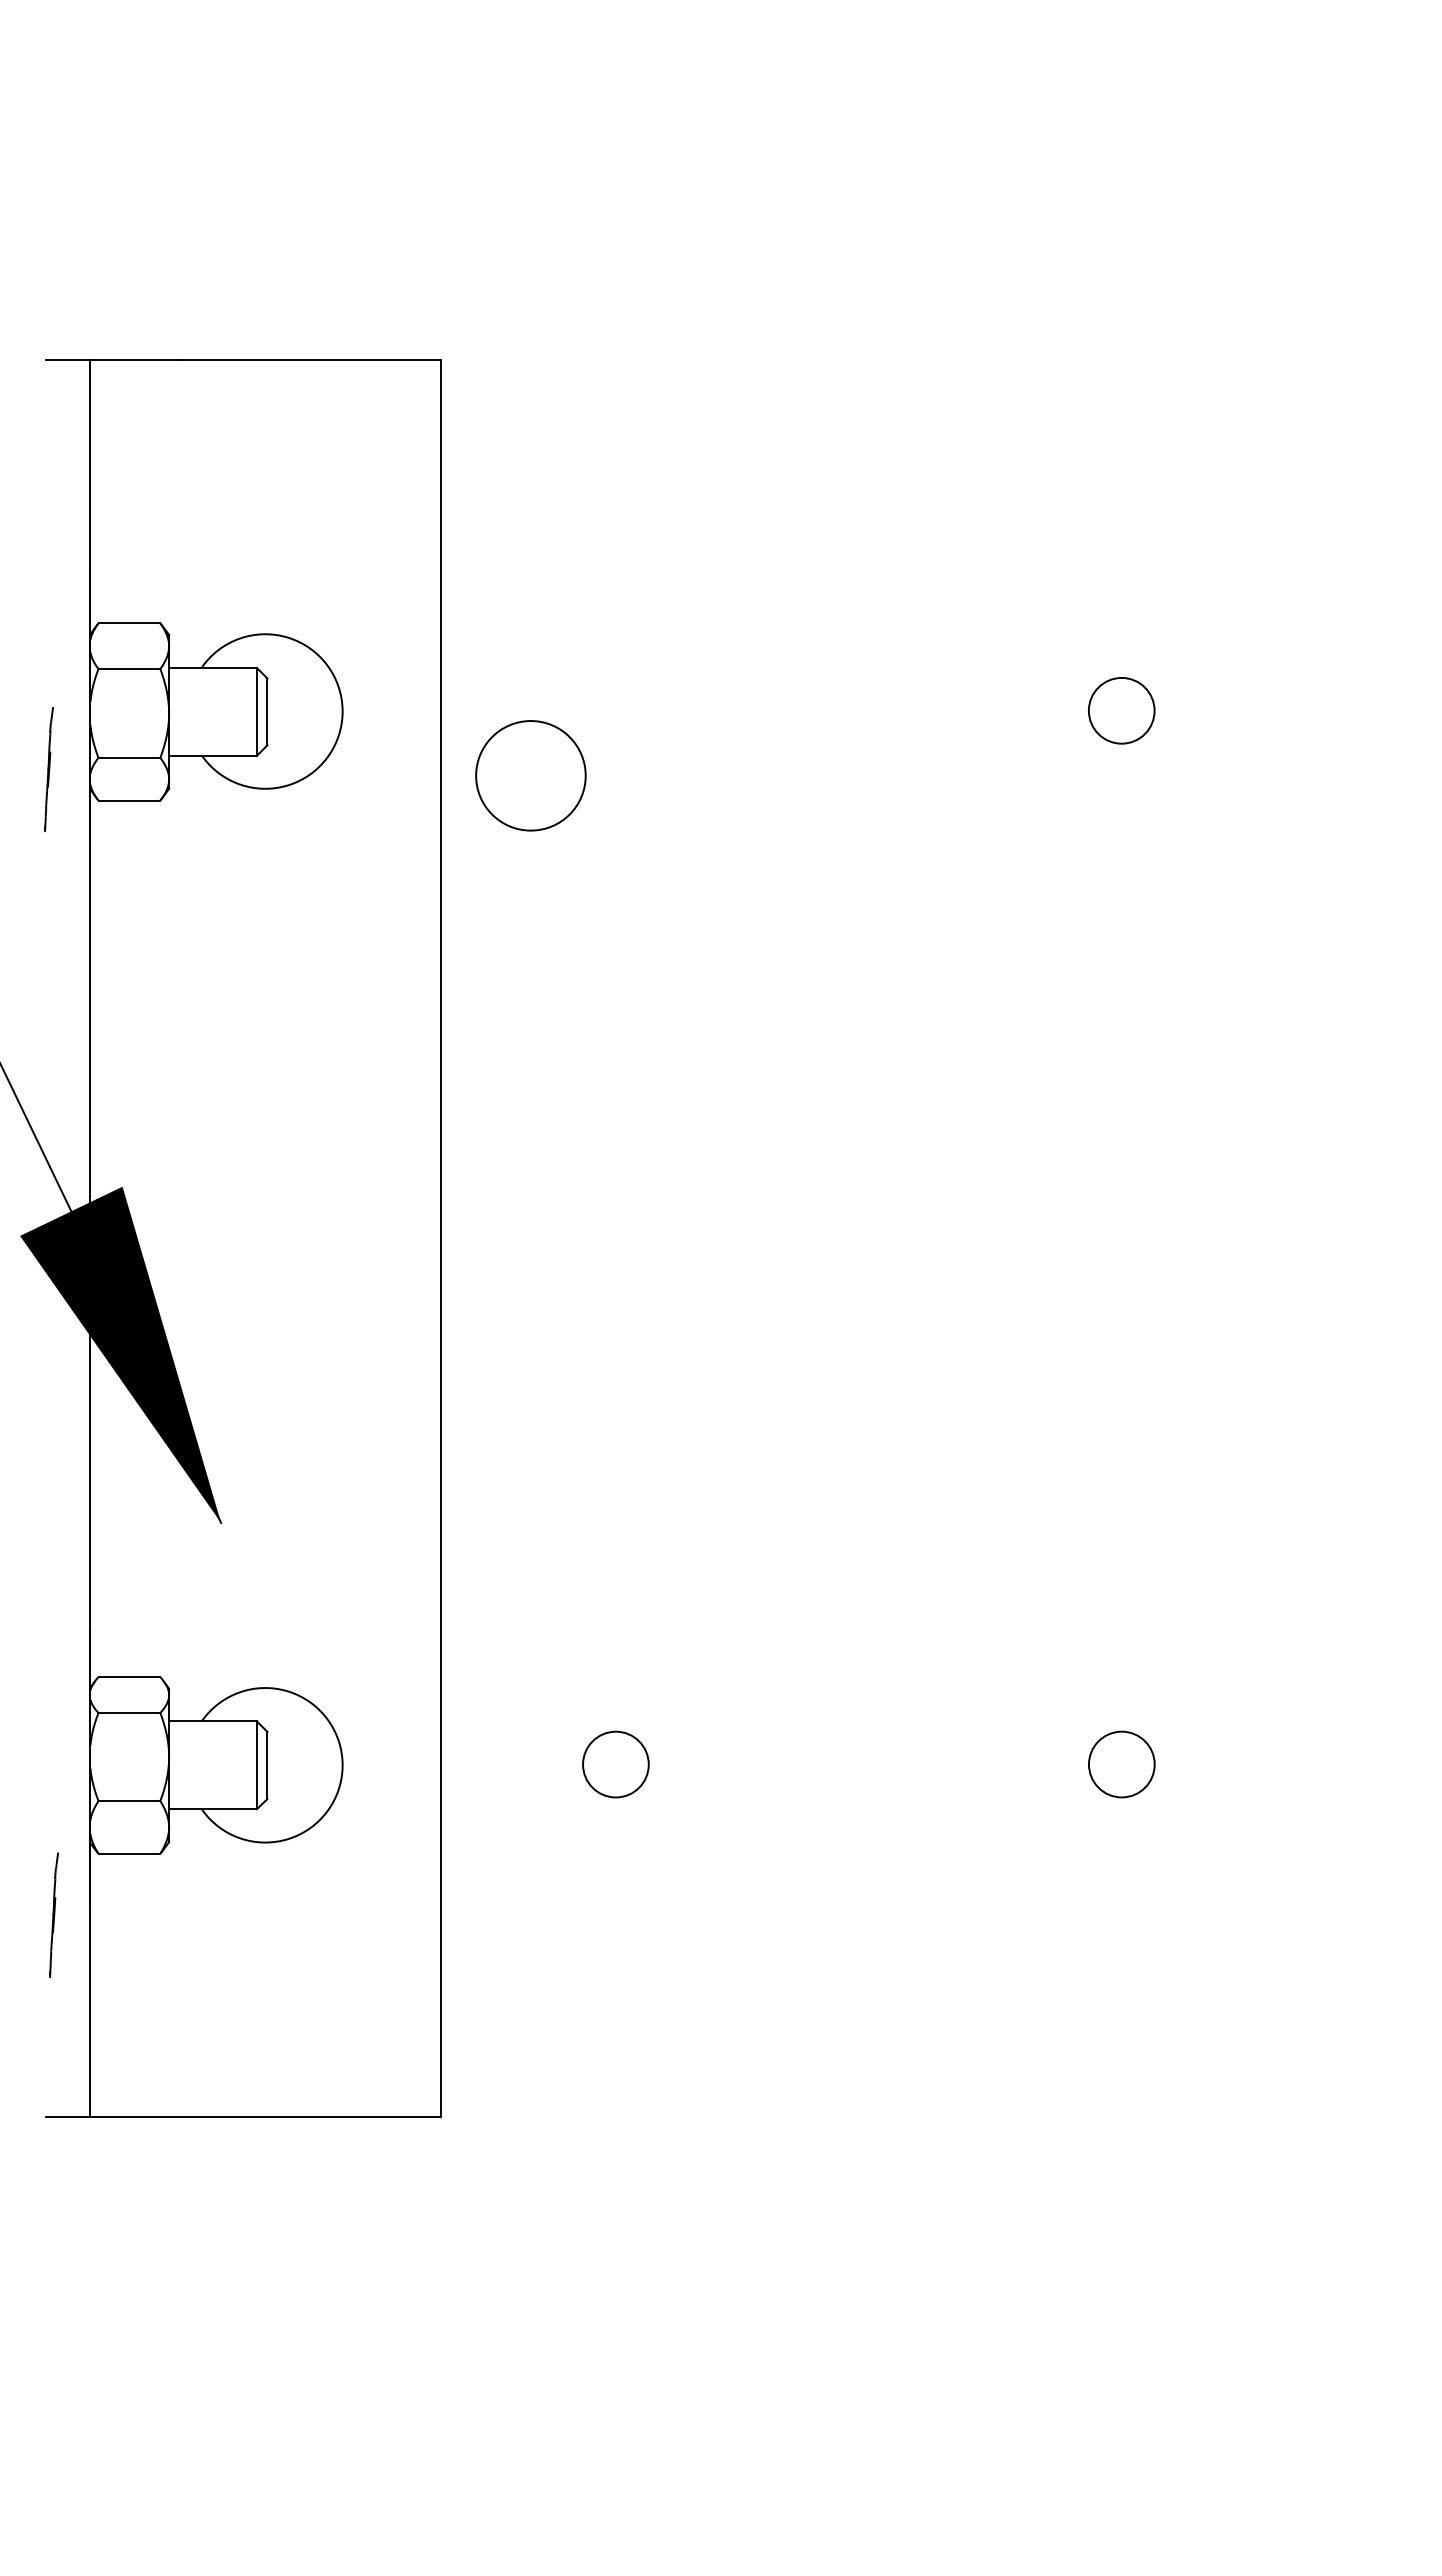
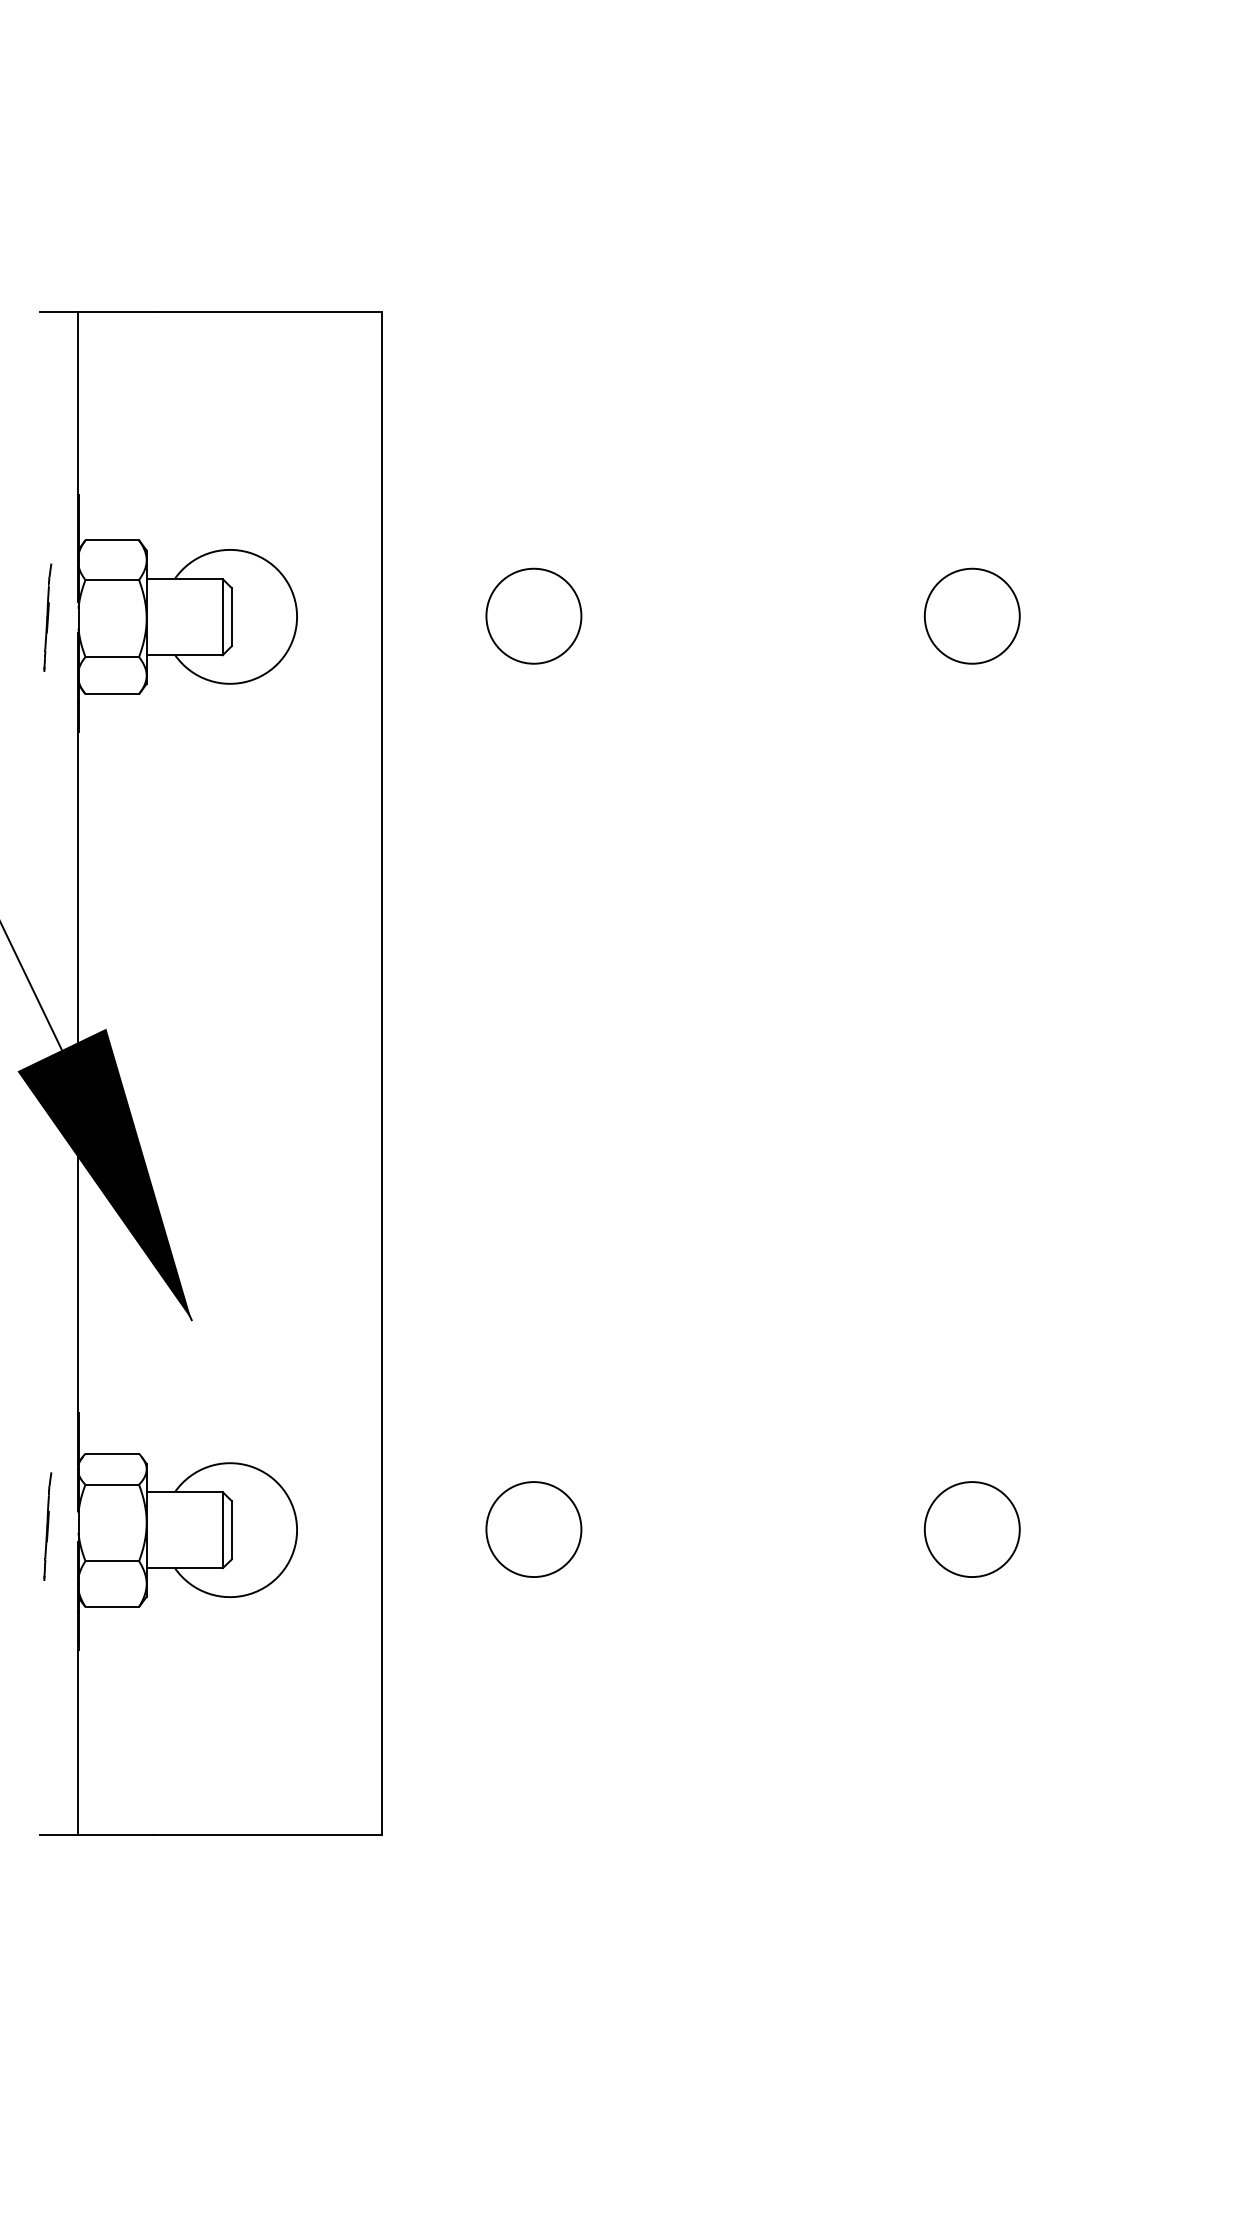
circle: (1121, 710) -> (972, 615), size x1.67
line: (48, 769) -> (47, 617), moved
circle: (530, 775) -> (533, 615), moved
circle: (615, 1764) -> (533, 1529), size x1.67
circle: (1121, 1764) -> (972, 1529), size x1.67
line: (53, 1914) -> (47, 1526), moved

